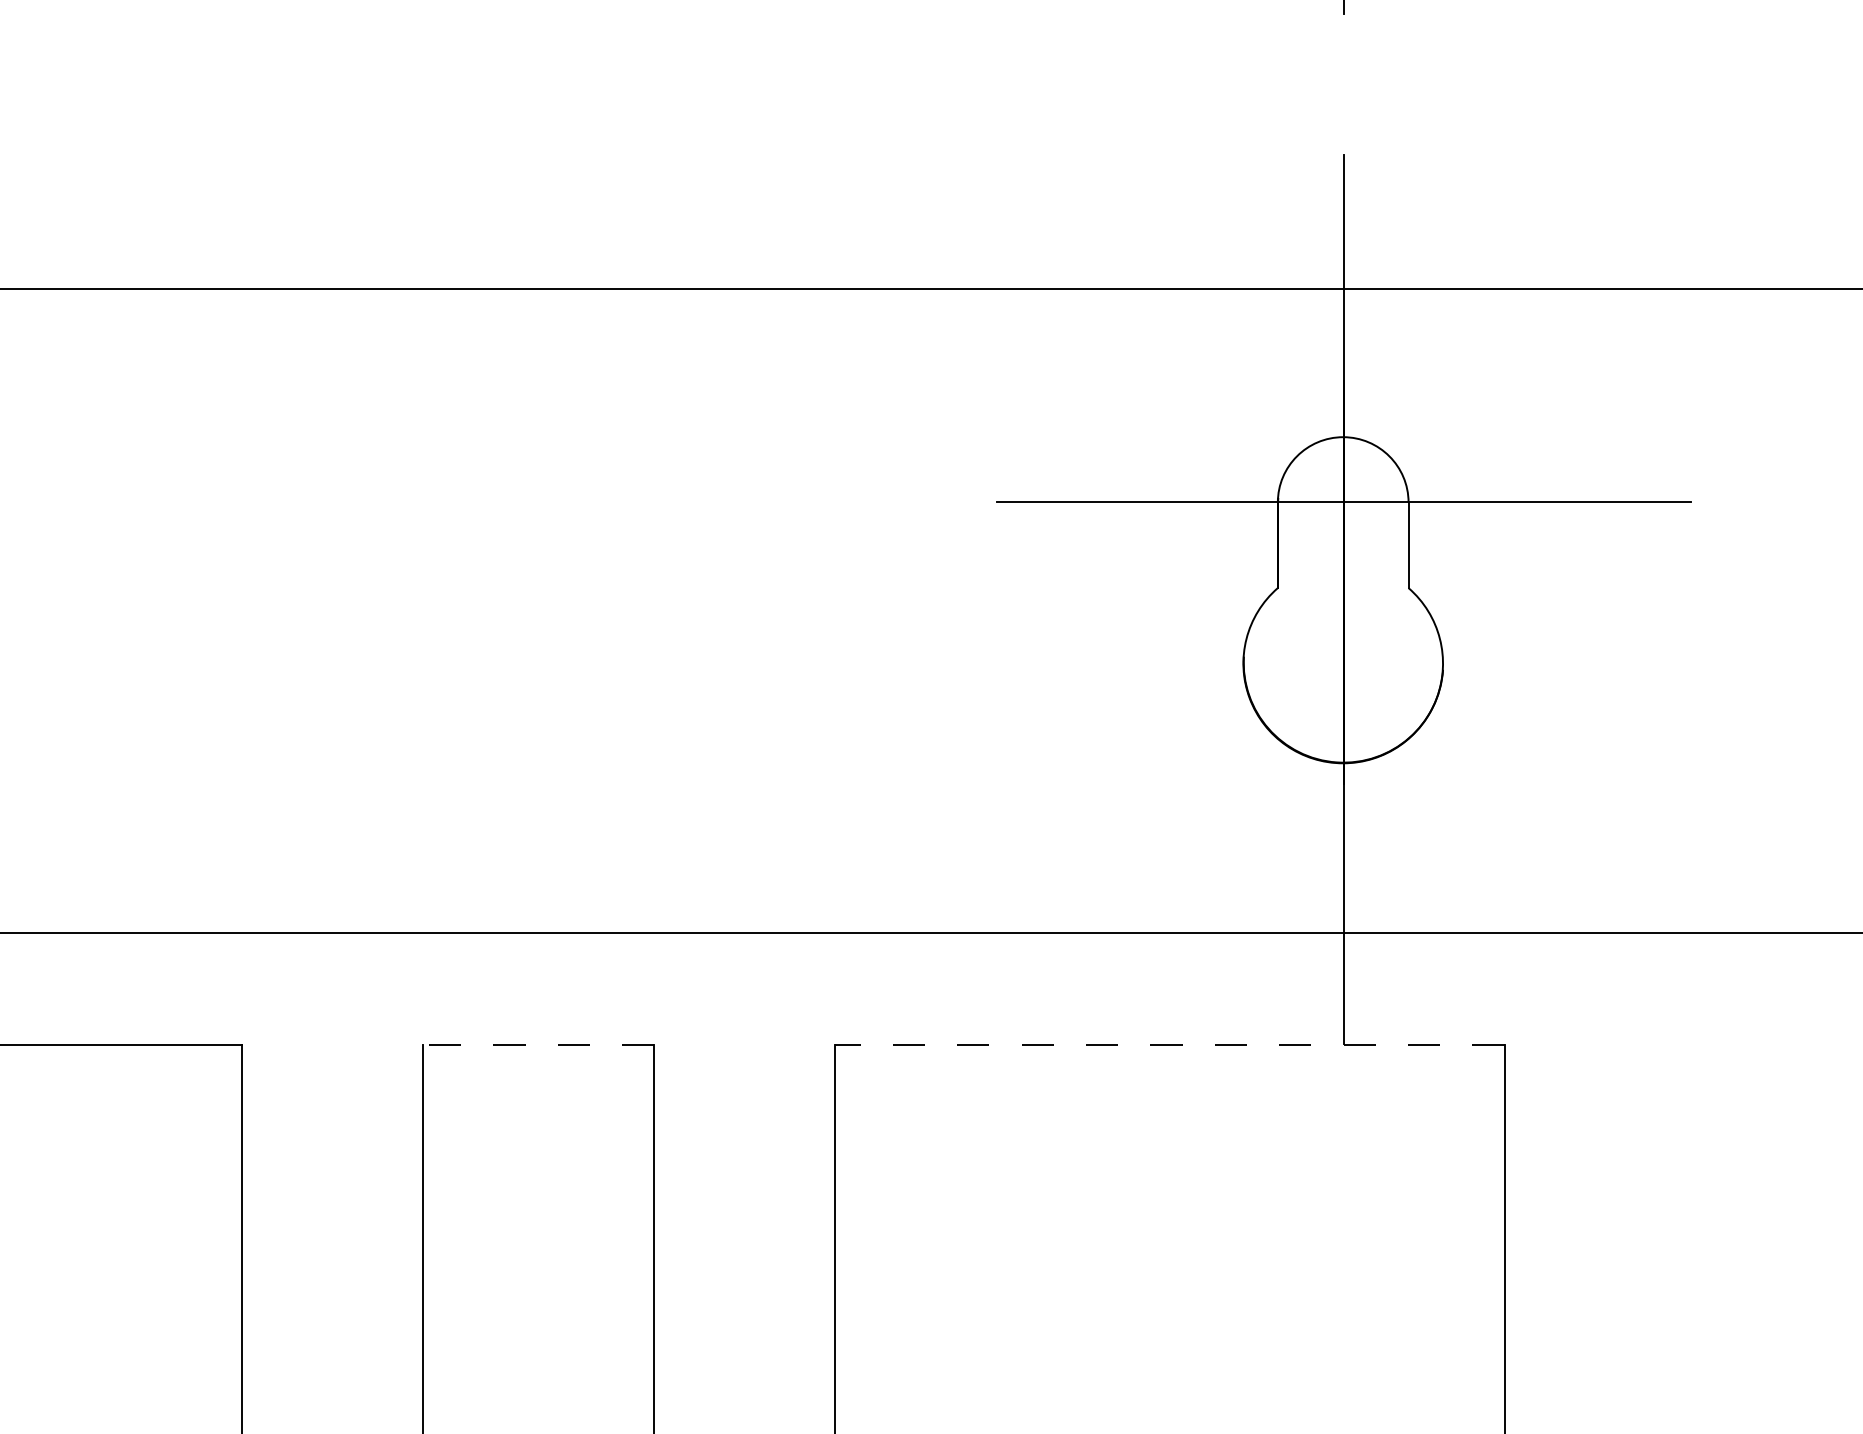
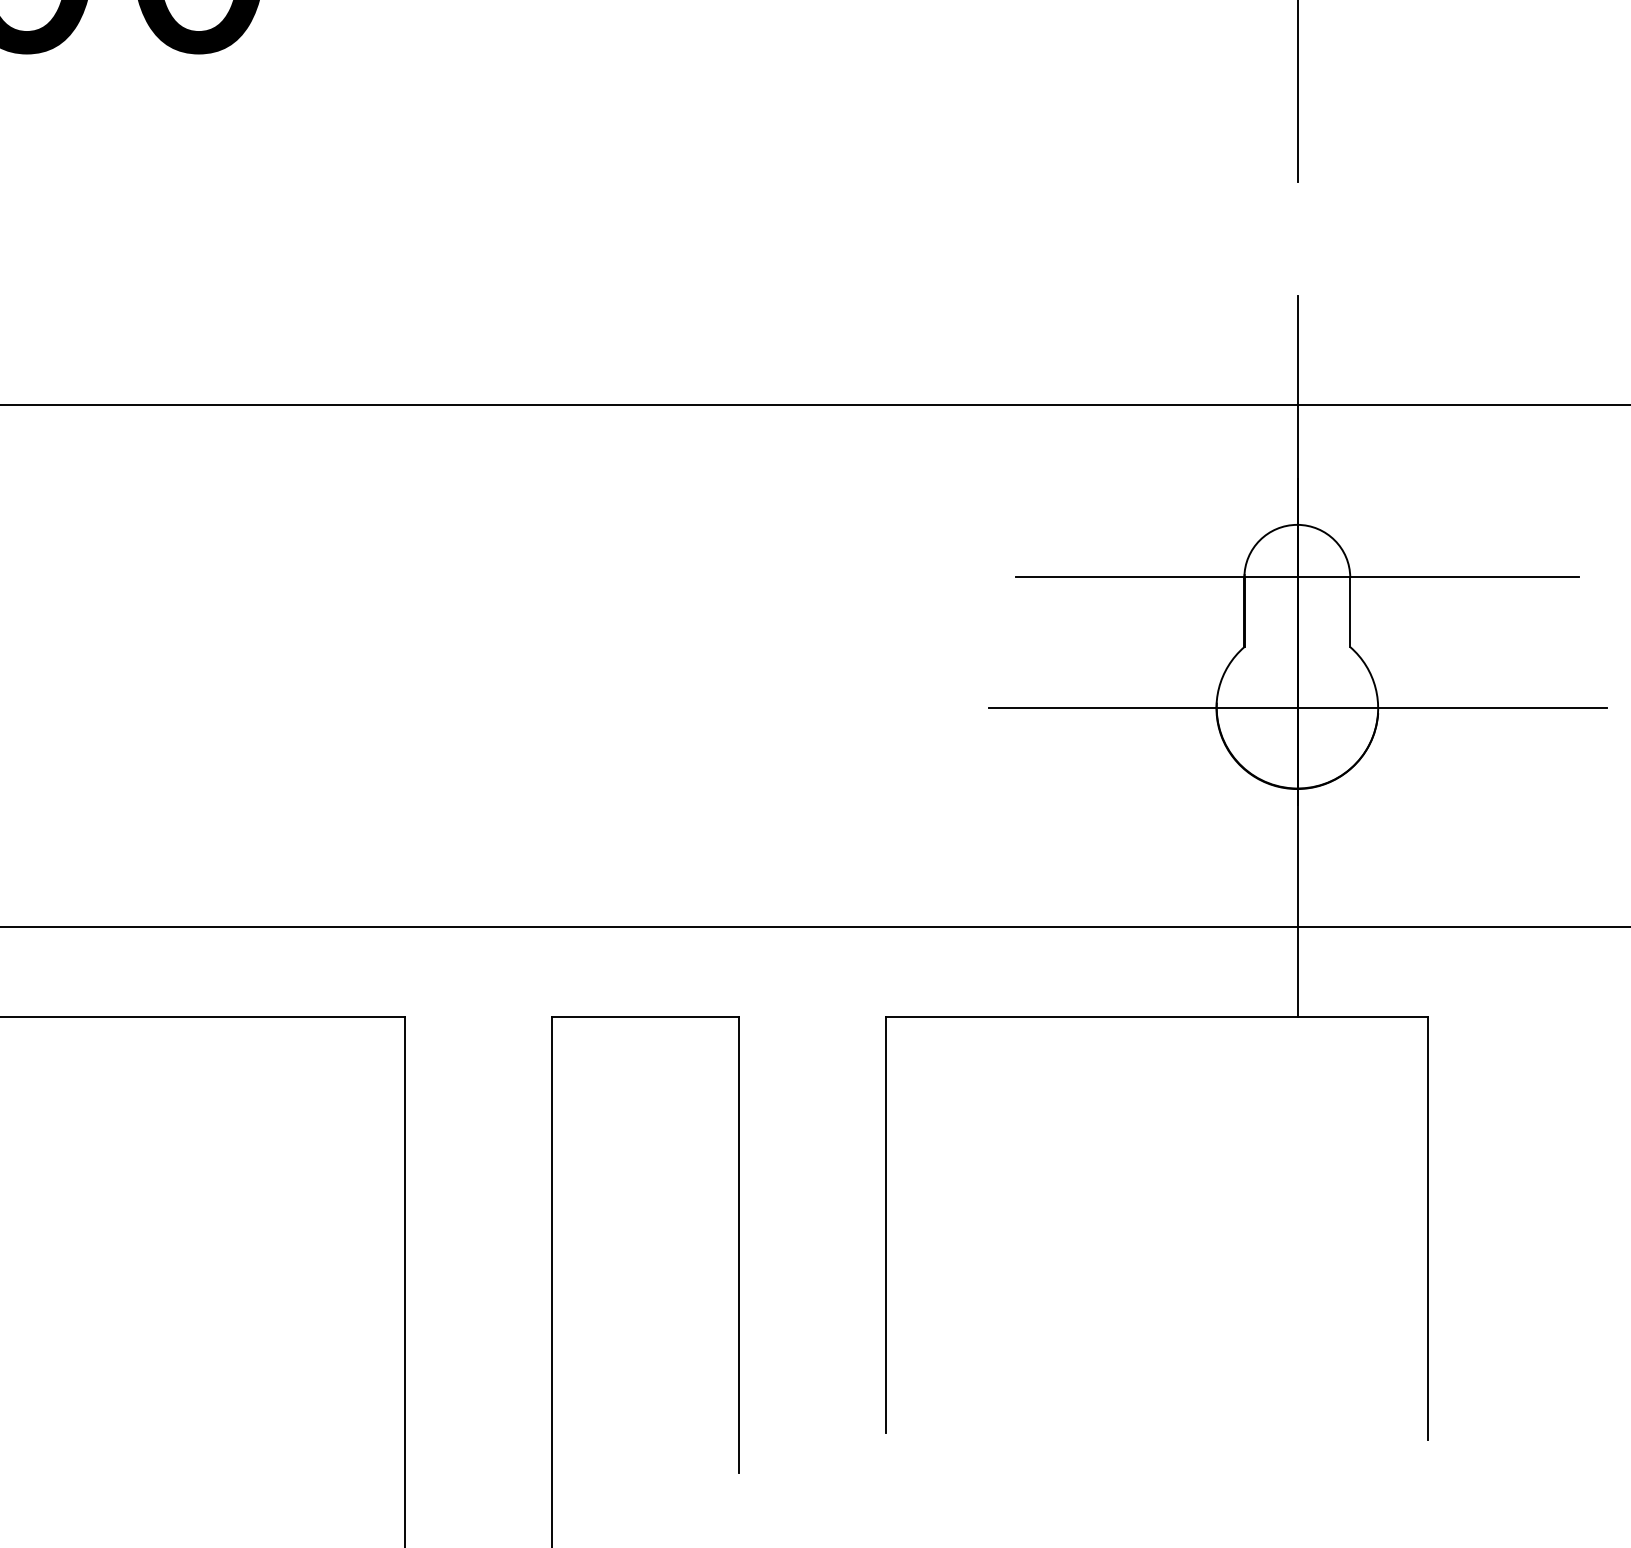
line: (1343, 662) -> (1297, 707), added
line: (538, 1044) -> (645, 1016), dashed -> solid
line: (1169, 1044) -> (1156, 1016), dashed -> solid

